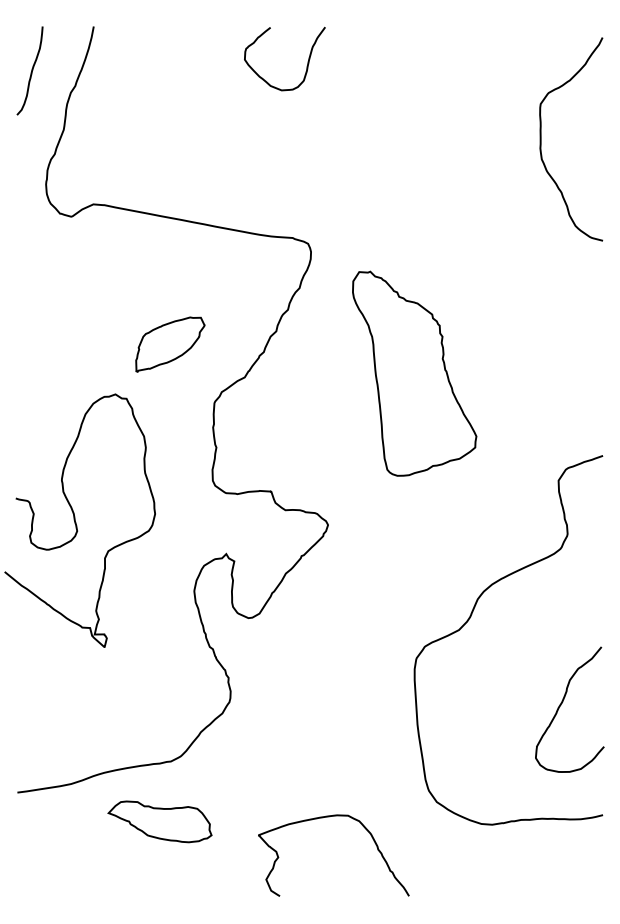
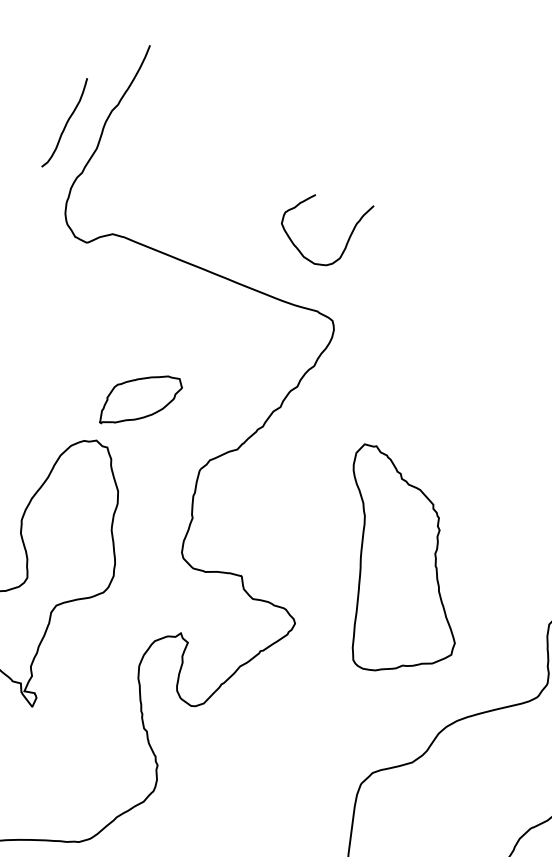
curve: (307, 61) -> (347, 238), moved
curve: (31, 70) -> (66, 122), moved
part: (170, 344) -> (141, 401), moved
part: (414, 373) -> (402, 563), moved

